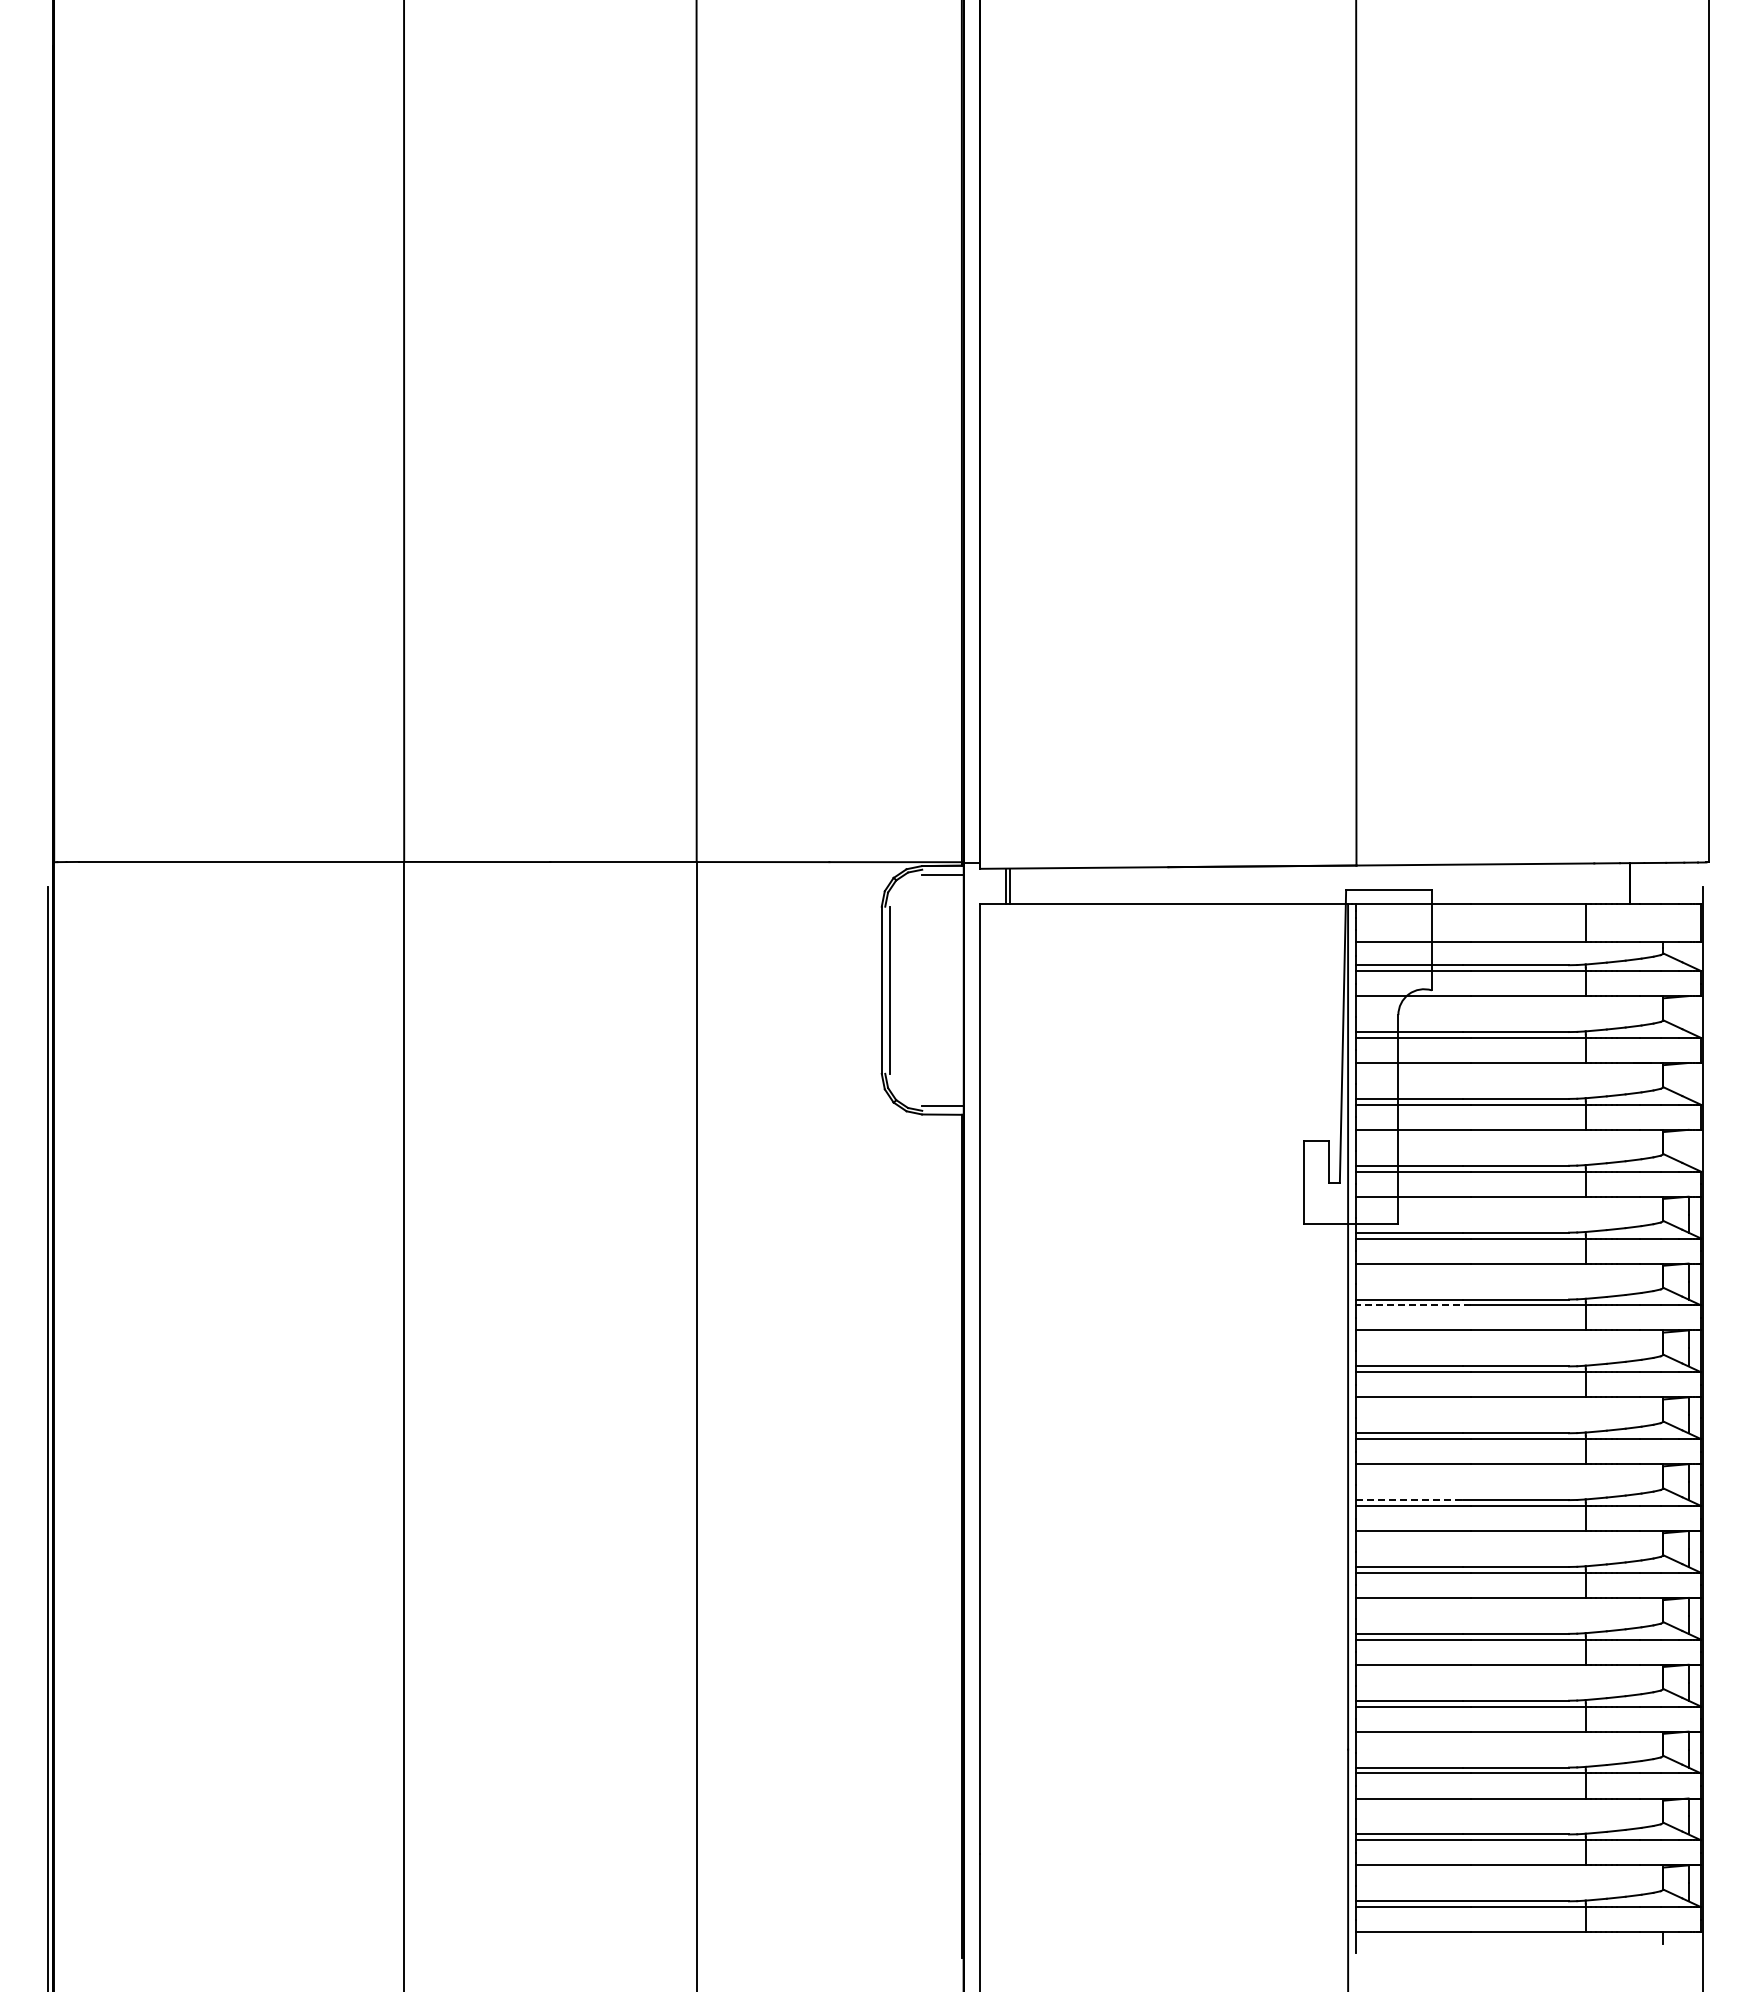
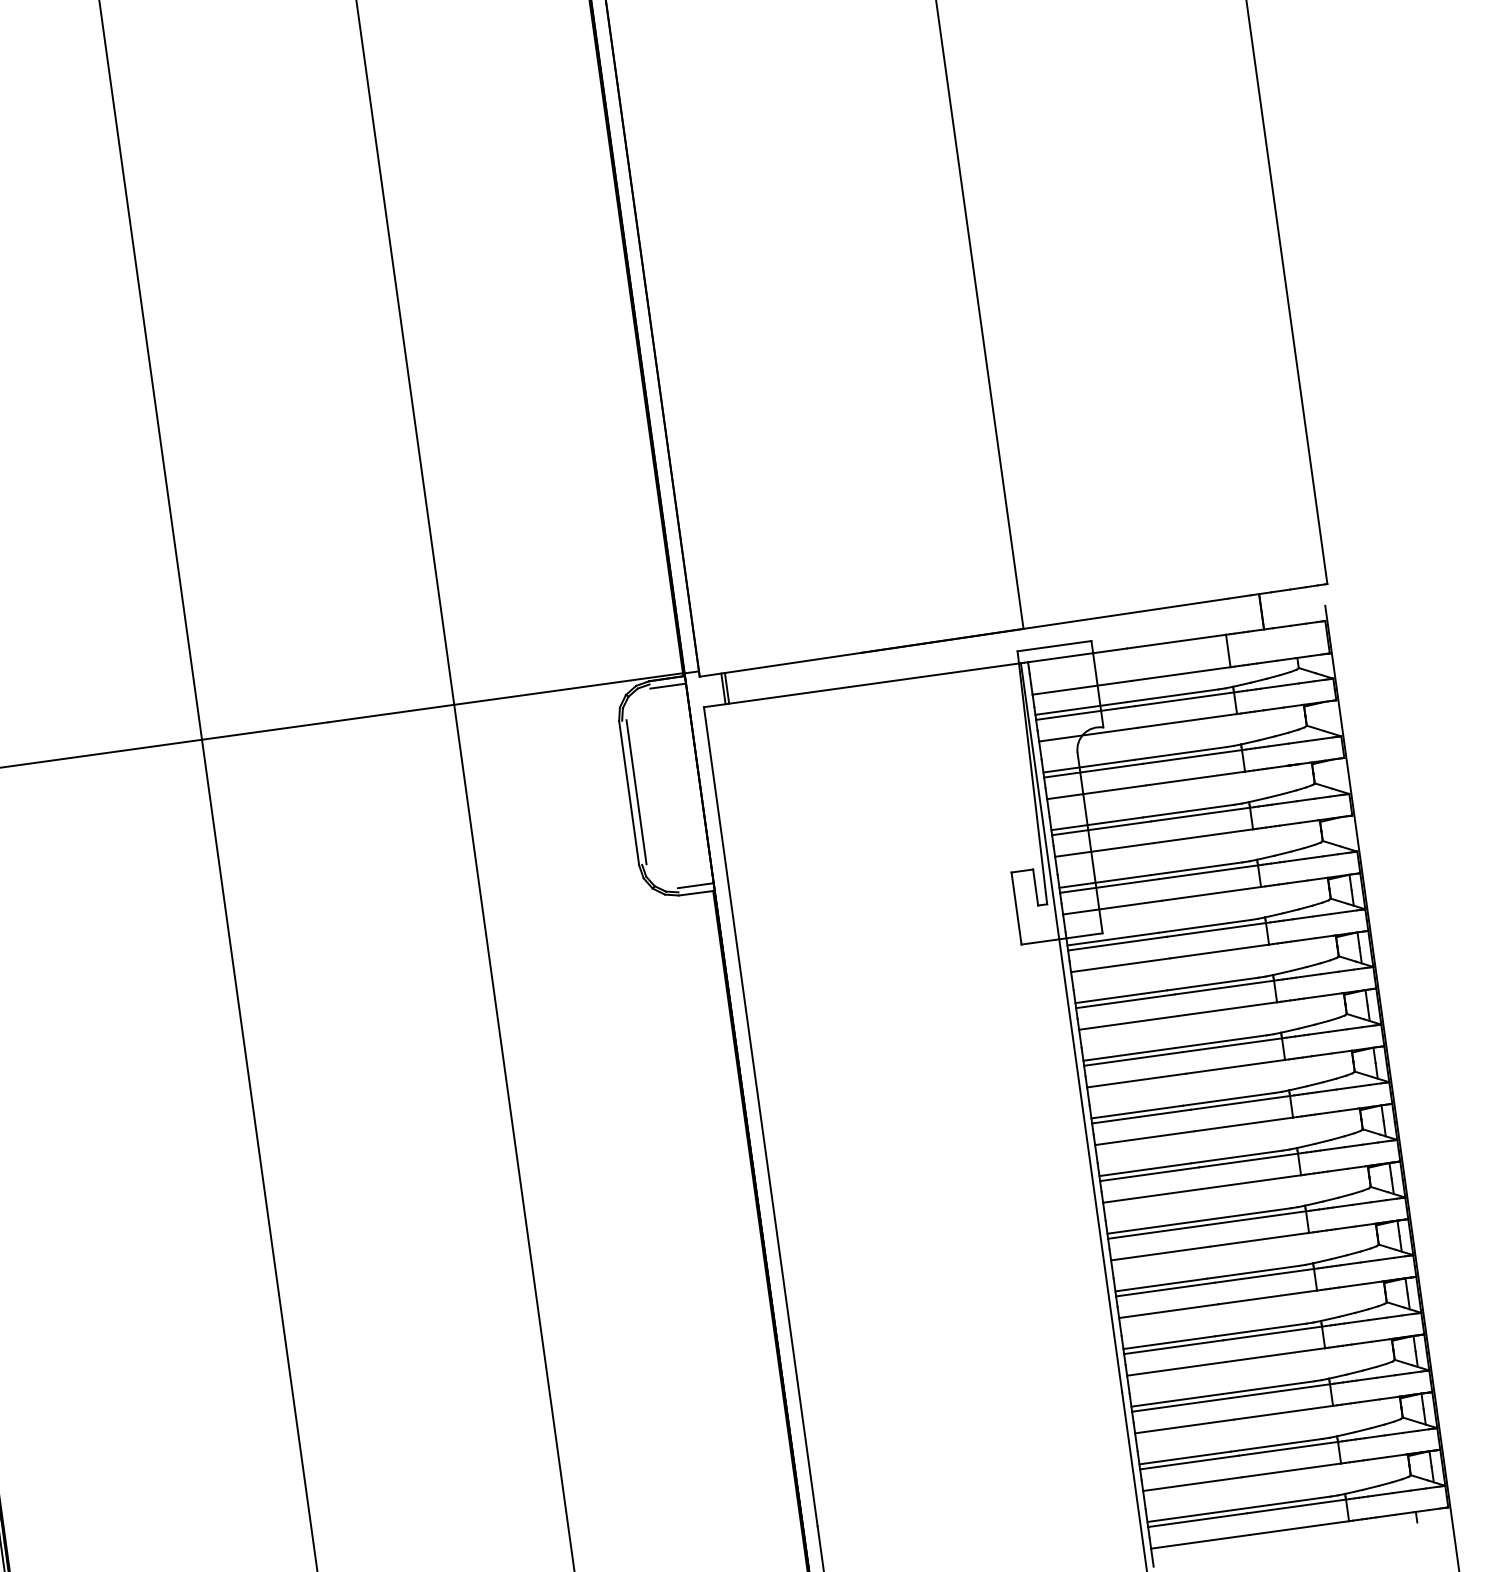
line: (1413, 1305) -> (1125, 1001), dashed -> solid
line: (1410, 1500) -> (1146, 1169), dashed -> solid

